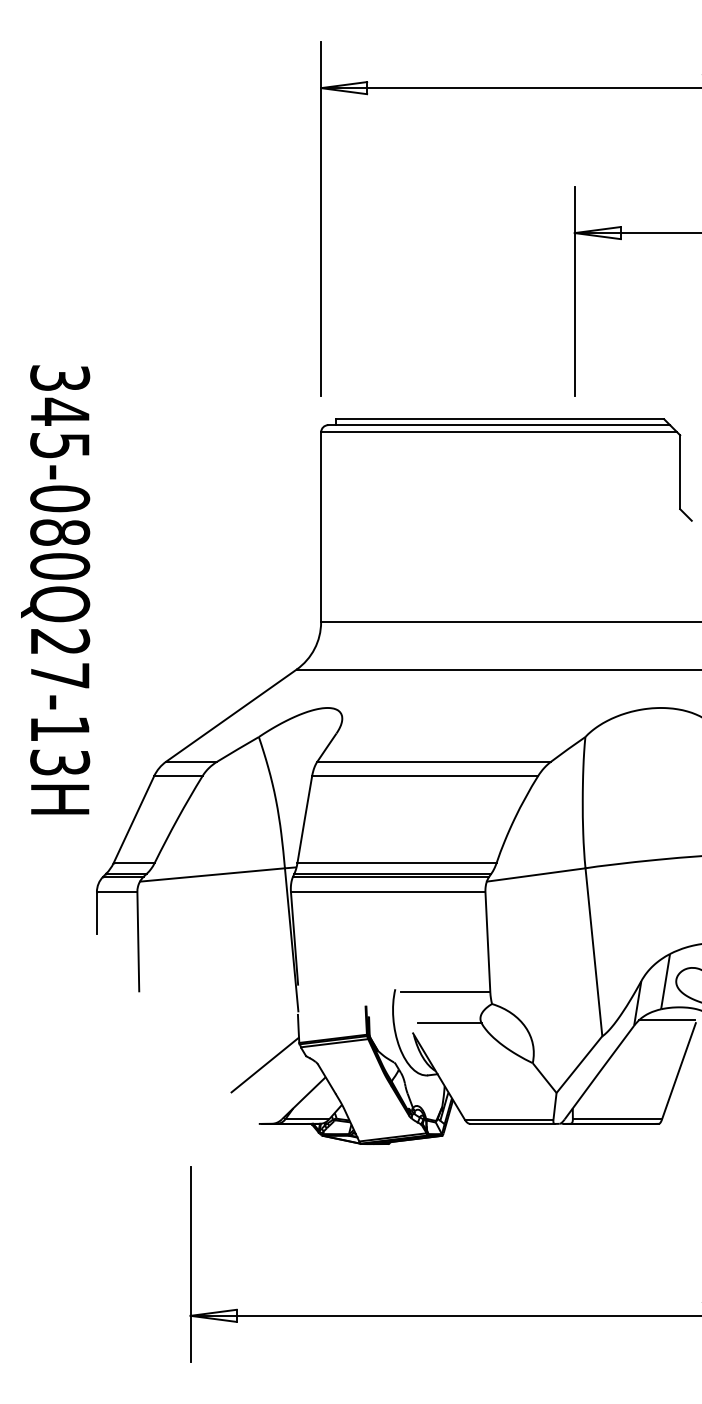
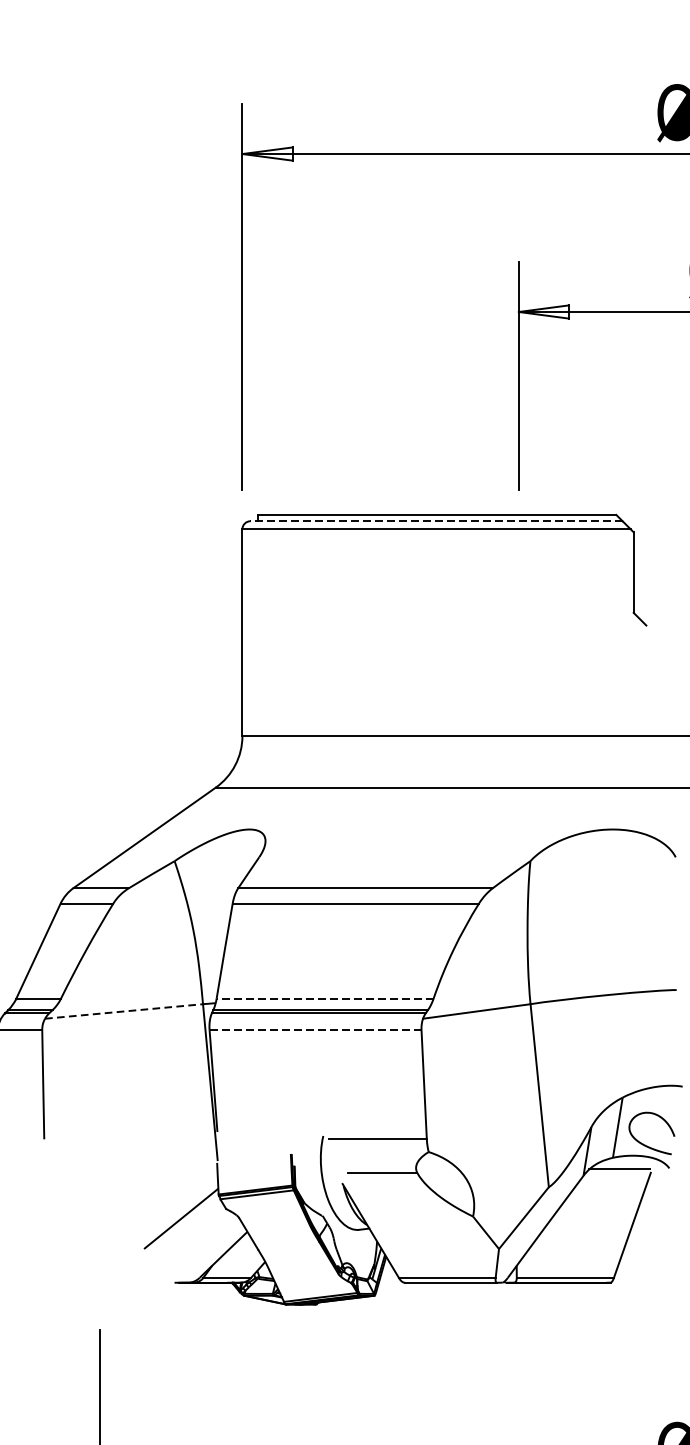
line: (499, 425) -> (436, 521), solid -> dashed
line: (396, 863) -> (324, 998), solid -> dashed
line: (212, 874) -> (124, 1010), solid -> dashed
line: (387, 892) -> (314, 1030), solid -> dashed

